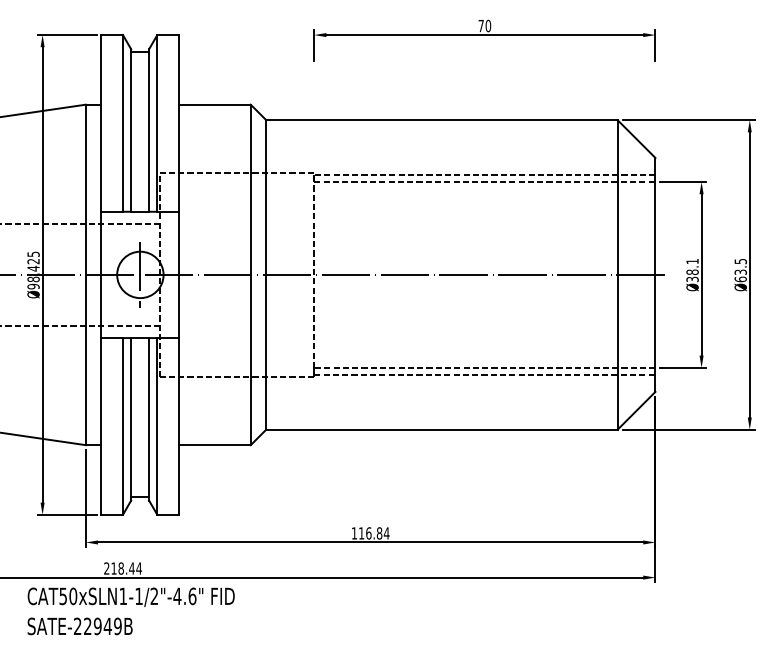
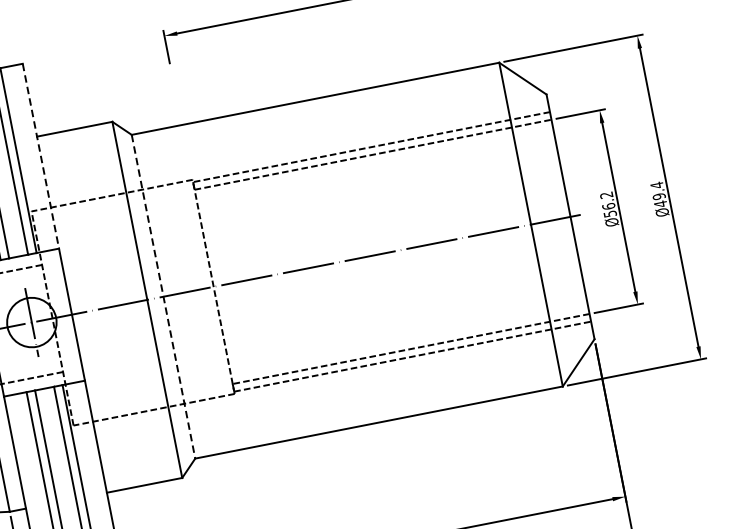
line: (178, 123) -> (40, 156), solid -> dashed
text: (692, 270) -> (608, 204), Ø38.1 -> Ø56.2
text: (740, 270) -> (658, 194), Ø63.5 -> Ø49.4
line: (266, 274) -> (163, 296), solid -> dashed

